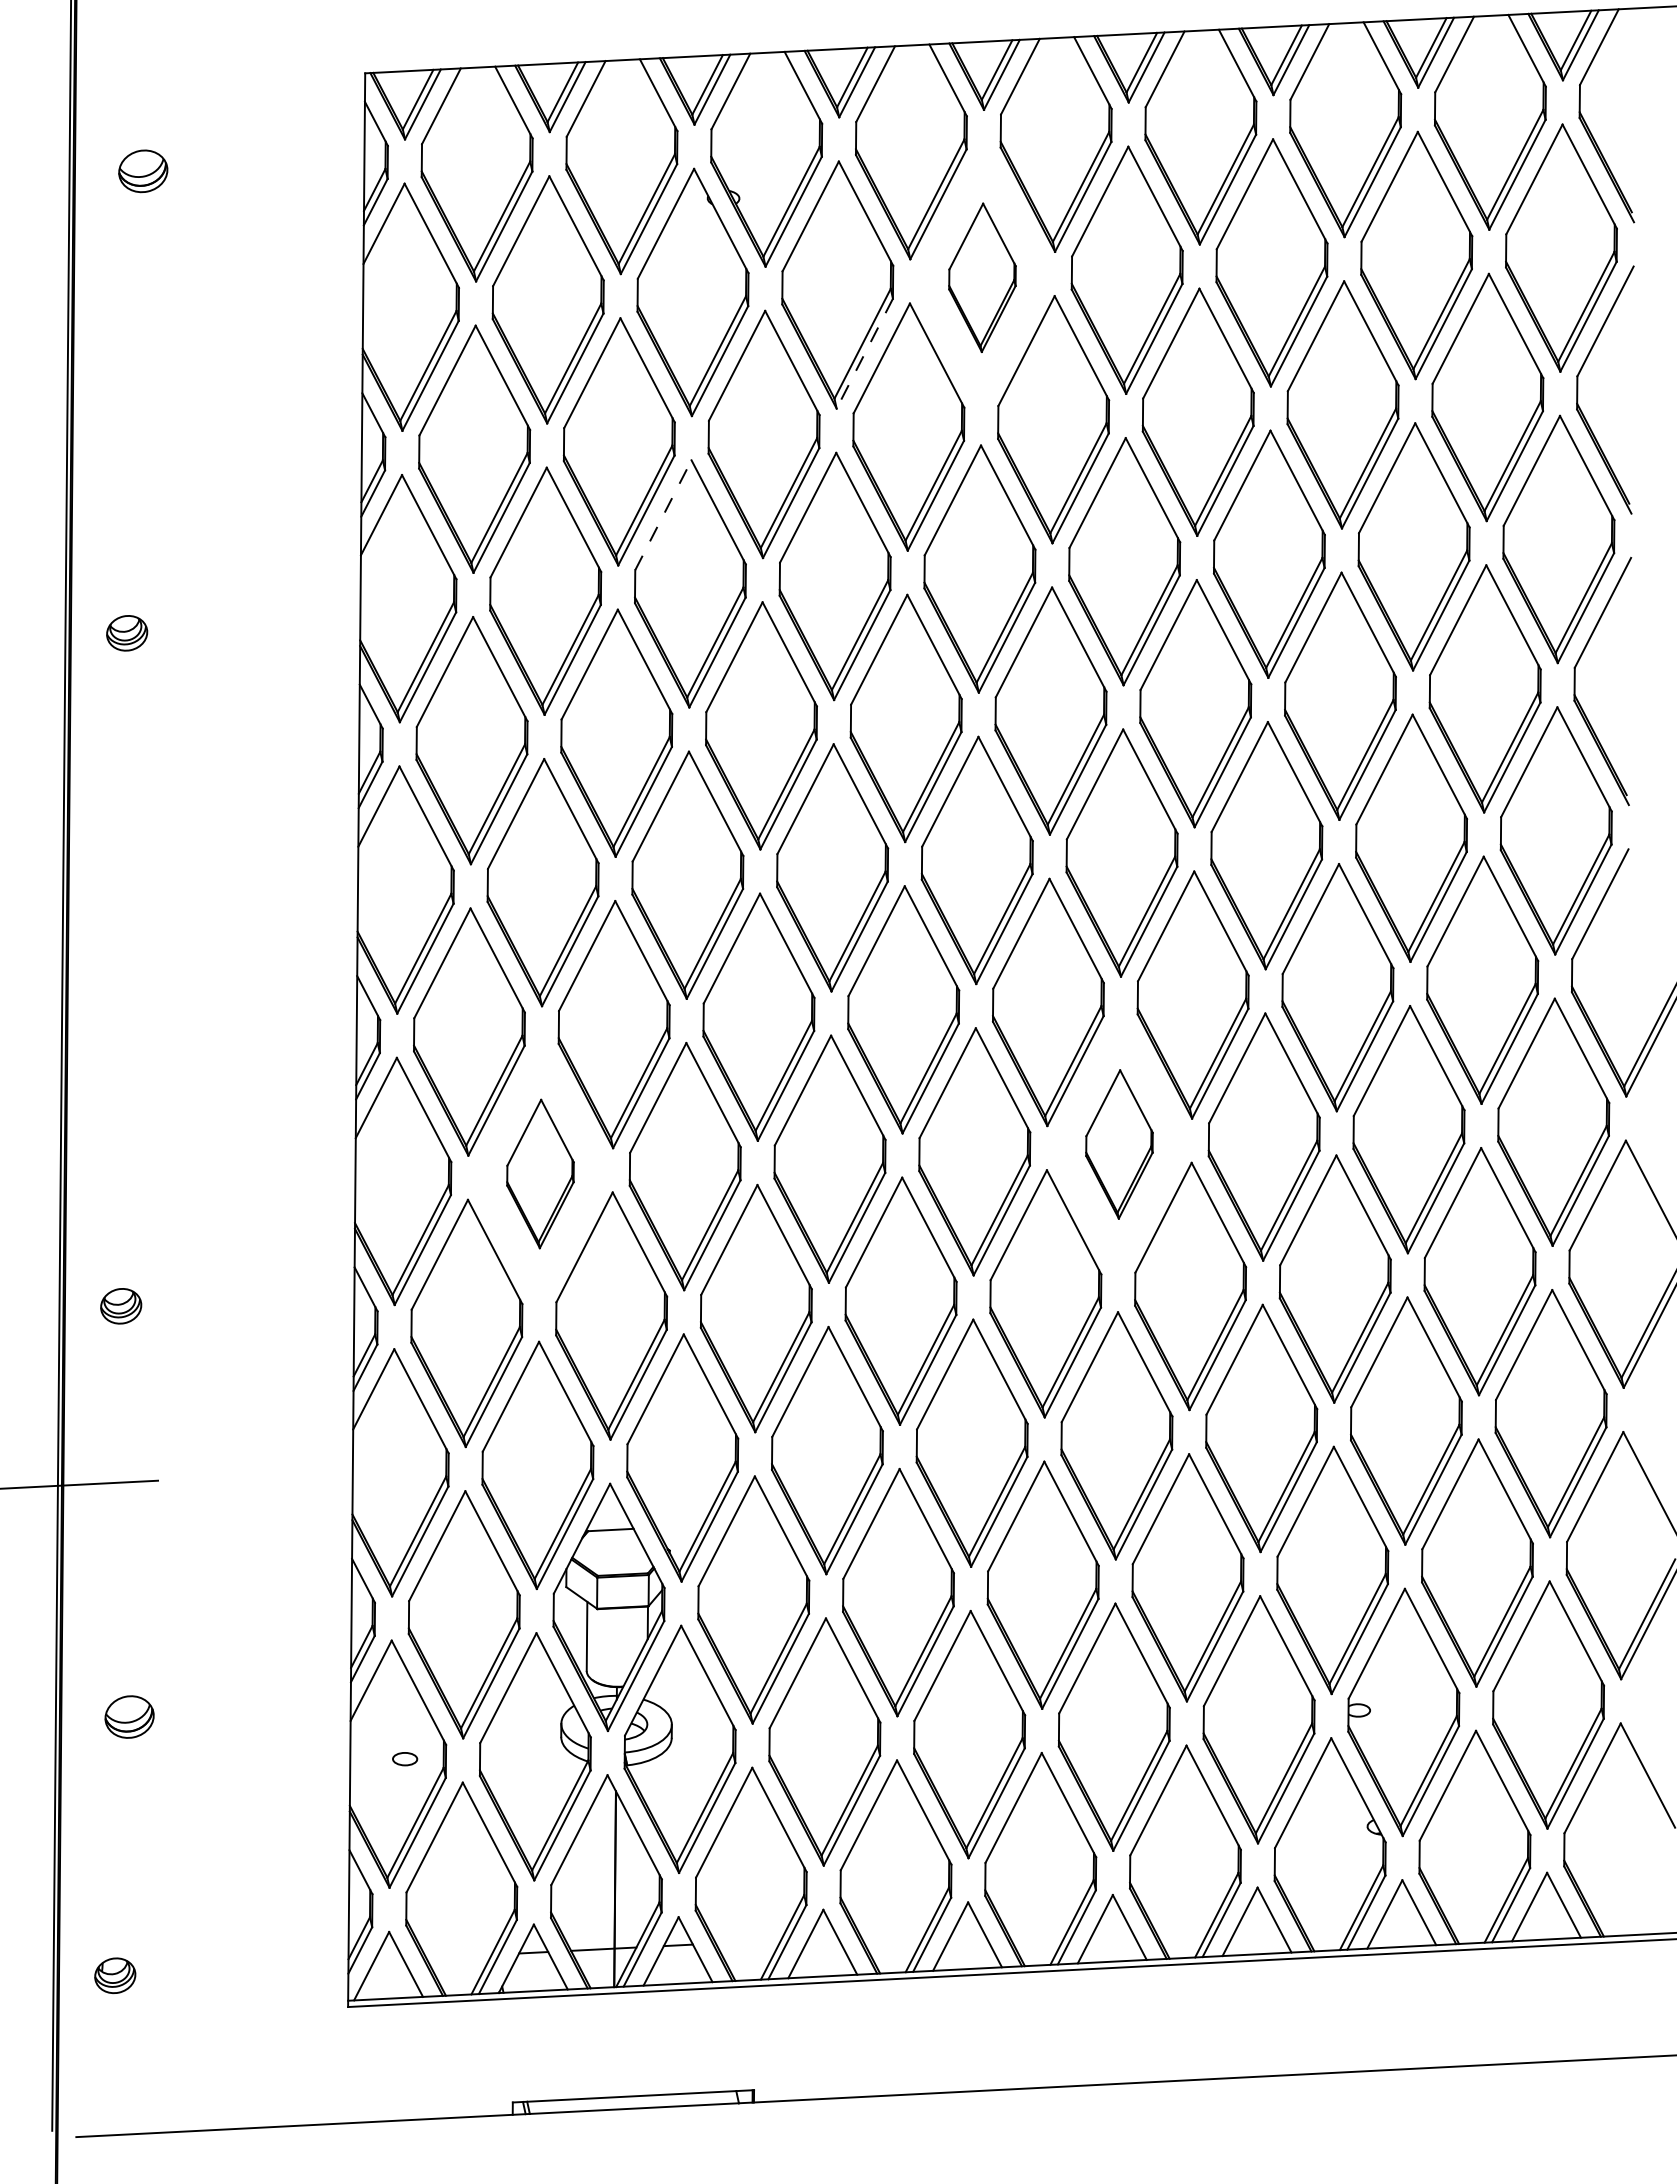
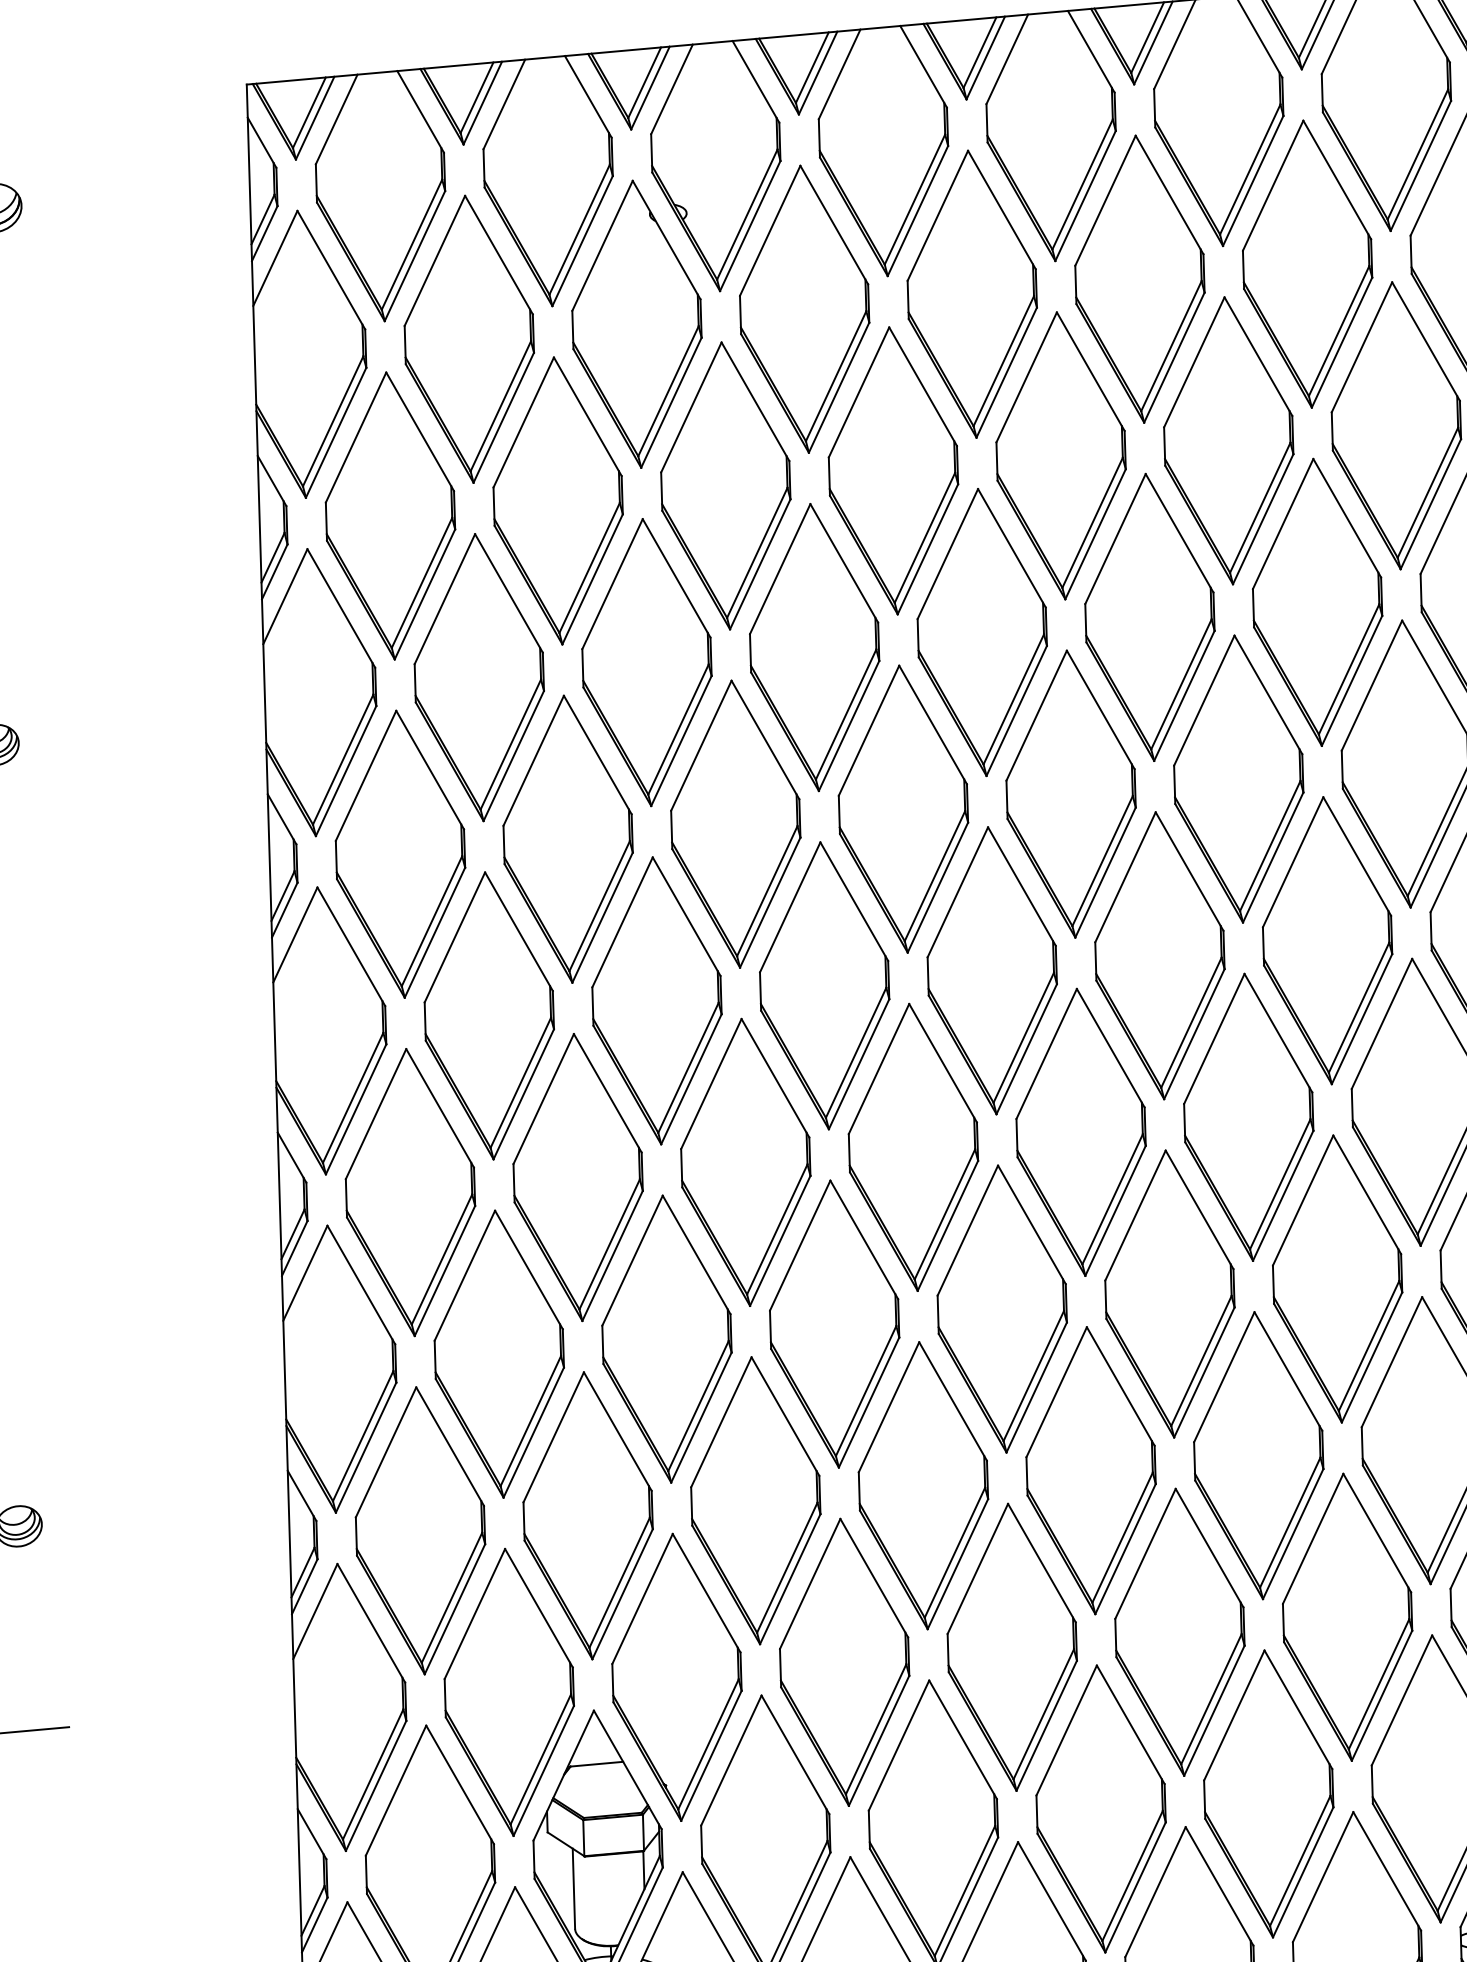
part: (982, 277) -> (972, 294), size x1.67
line: (864, 353) -> (838, 387), dashed -> solid
line: (663, 515) -> (612, 584), dashed -> solid
part: (1119, 1144) -> (1169, 1294), size x1.67
part: (540, 1173) -> (499, 1353), size x1.67

